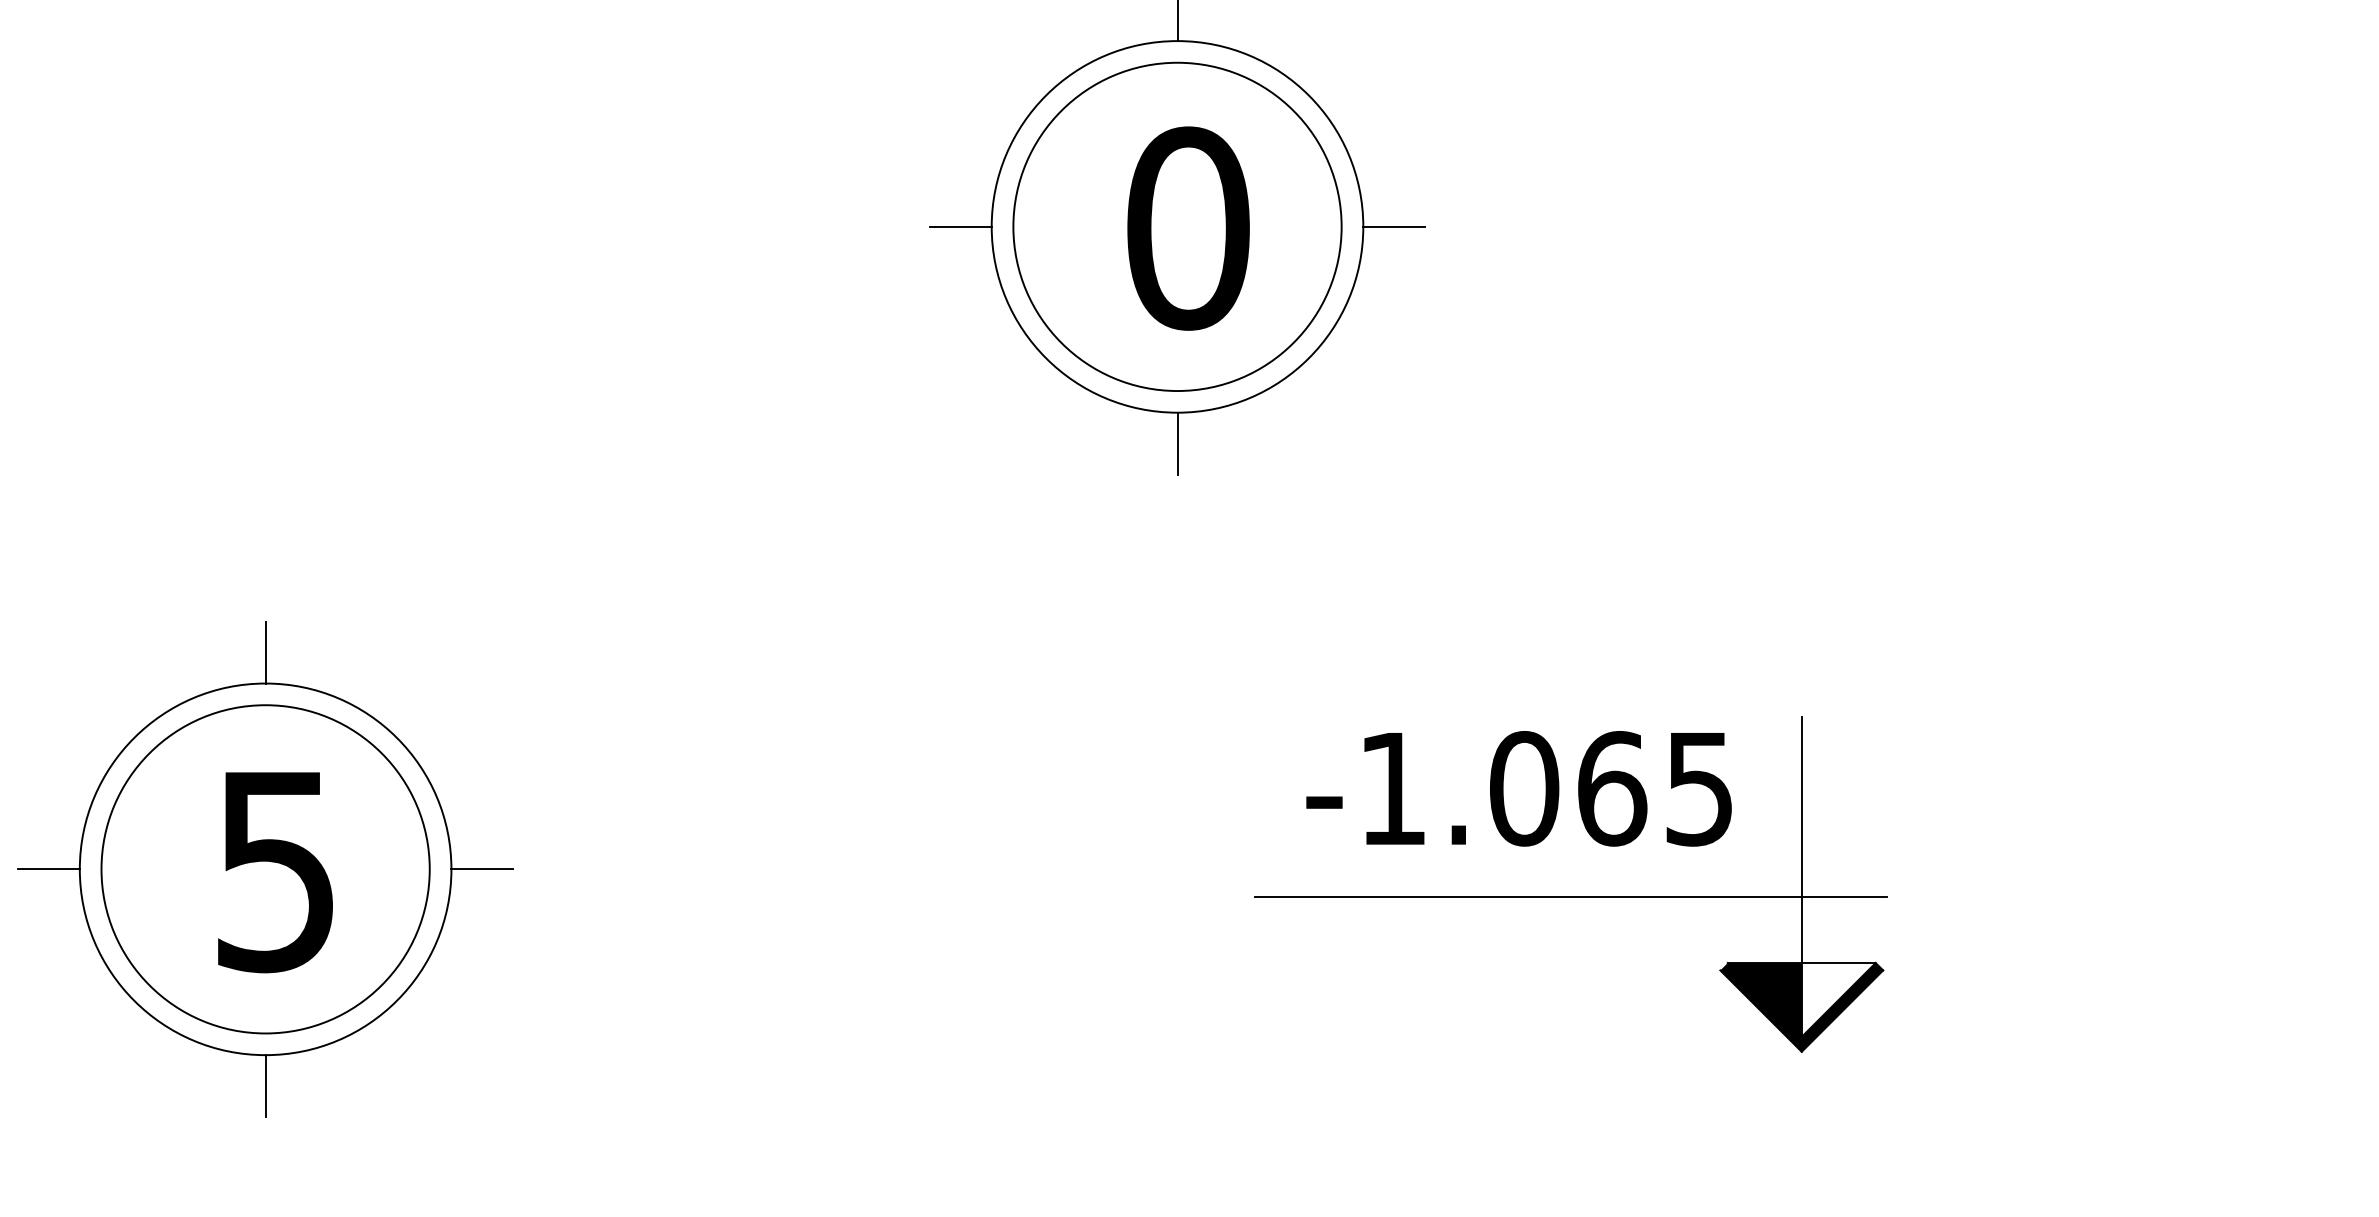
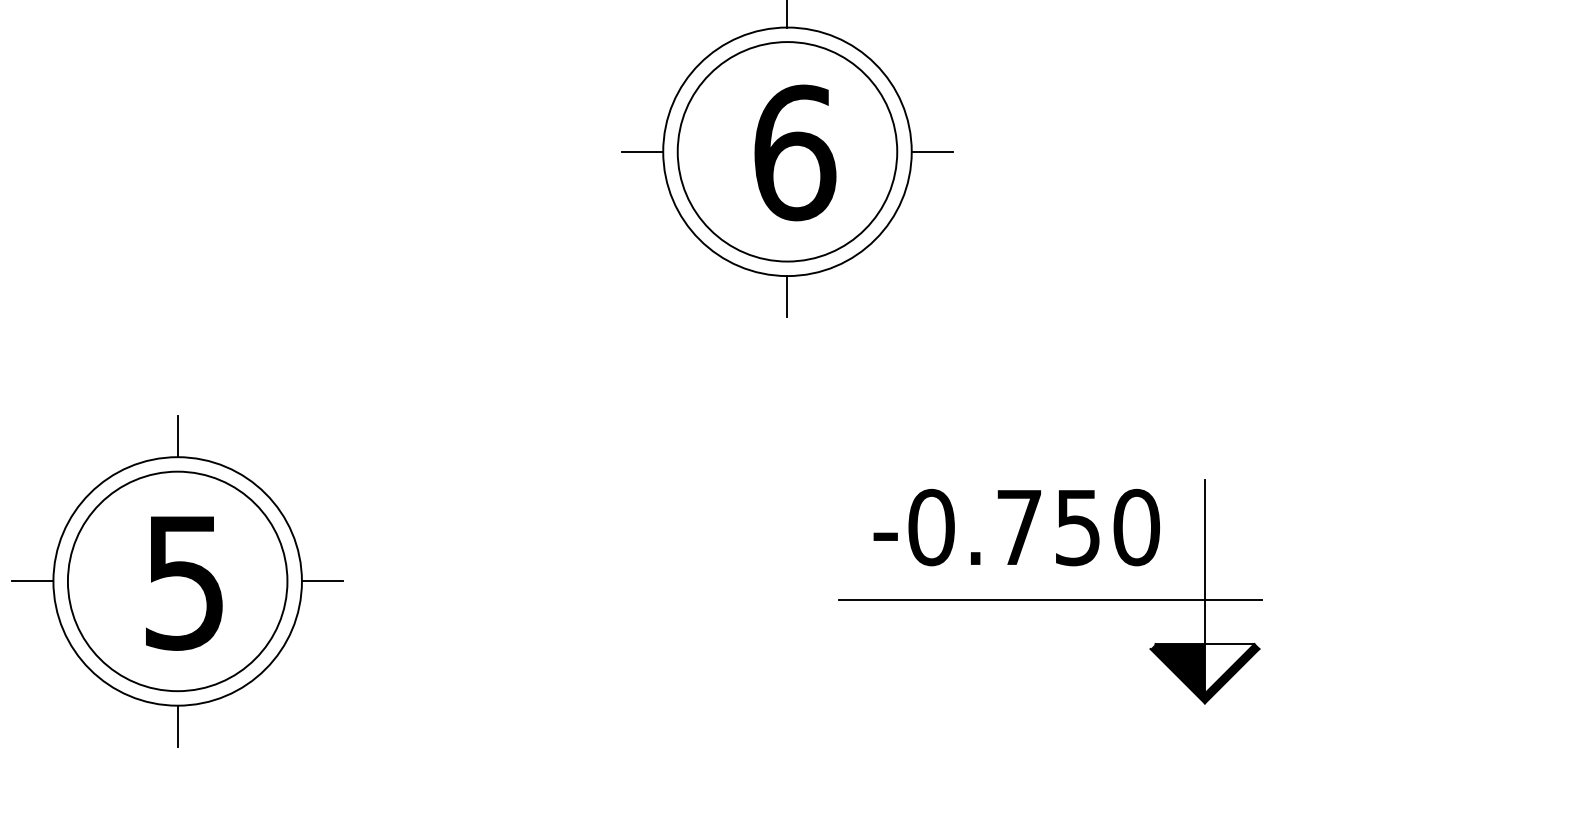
text: (1189, 227) -> (795, 152), 0 -> 6
text: (1545, 788) -> (1033, 527), -1.065 -> -0.750

